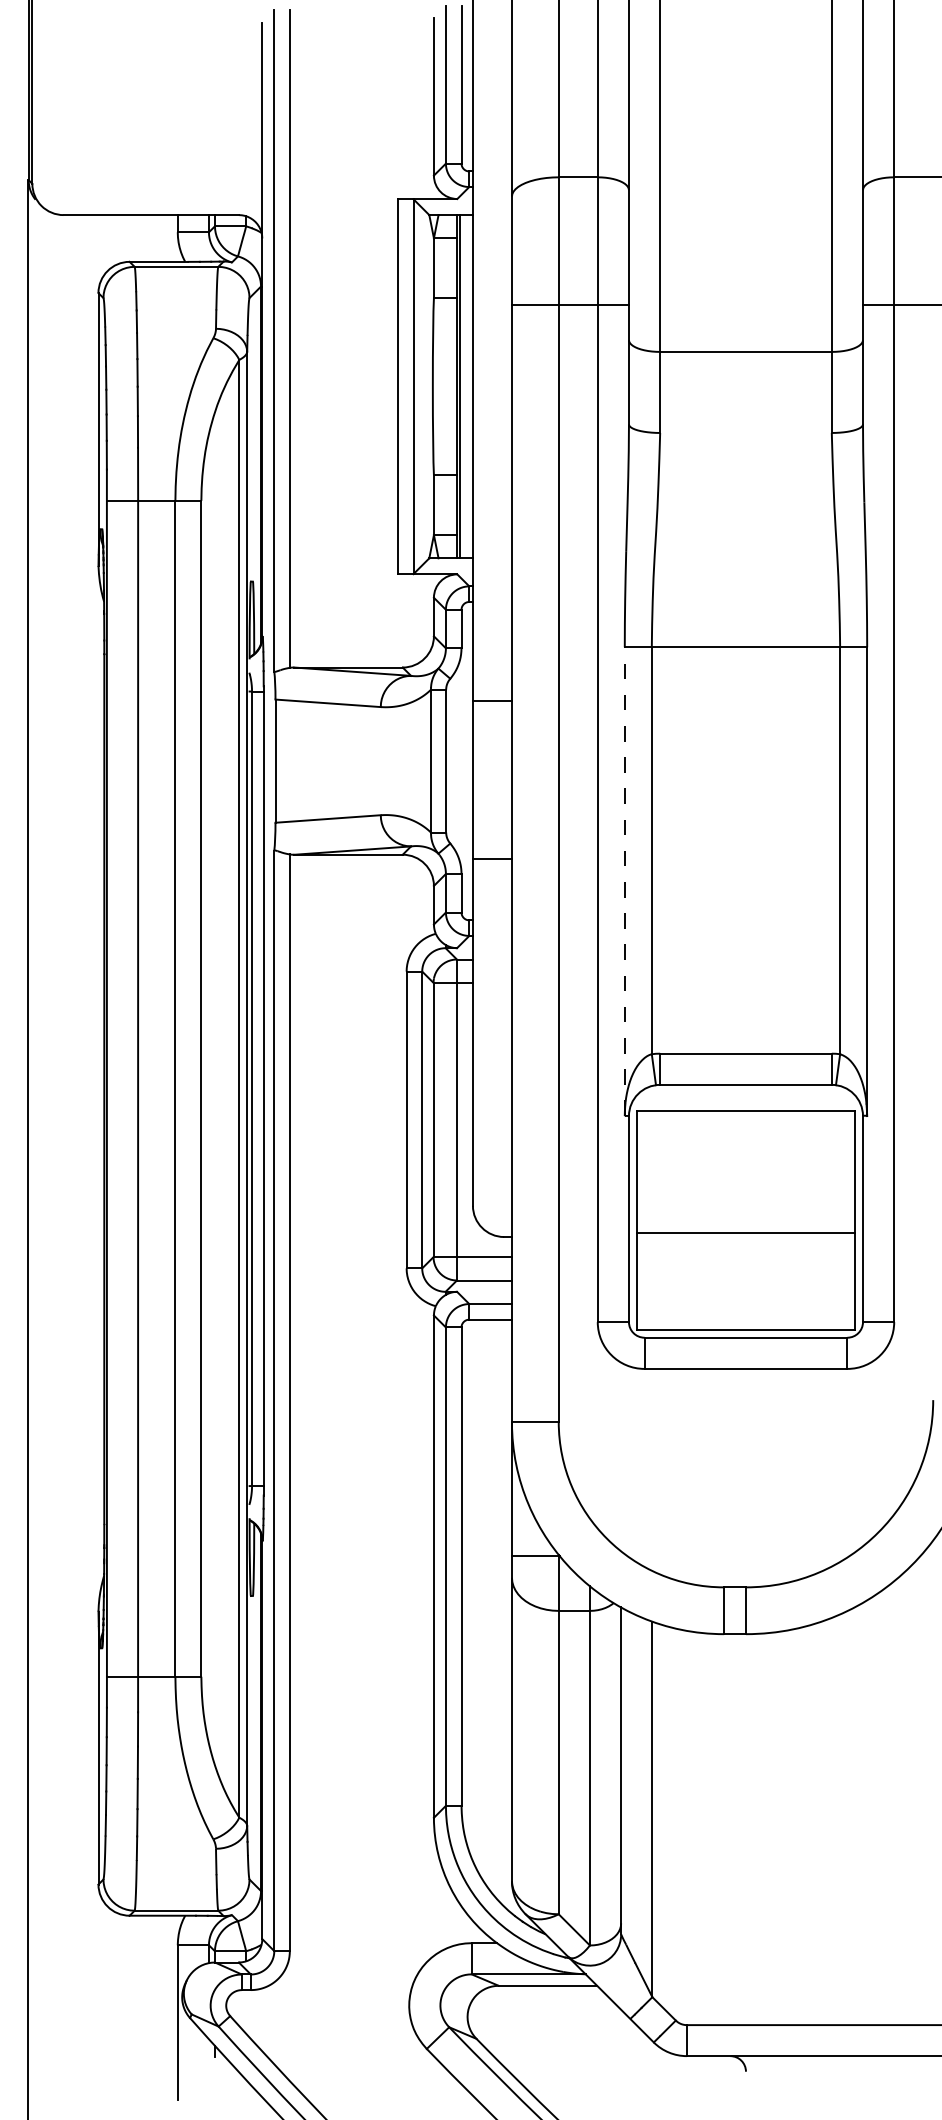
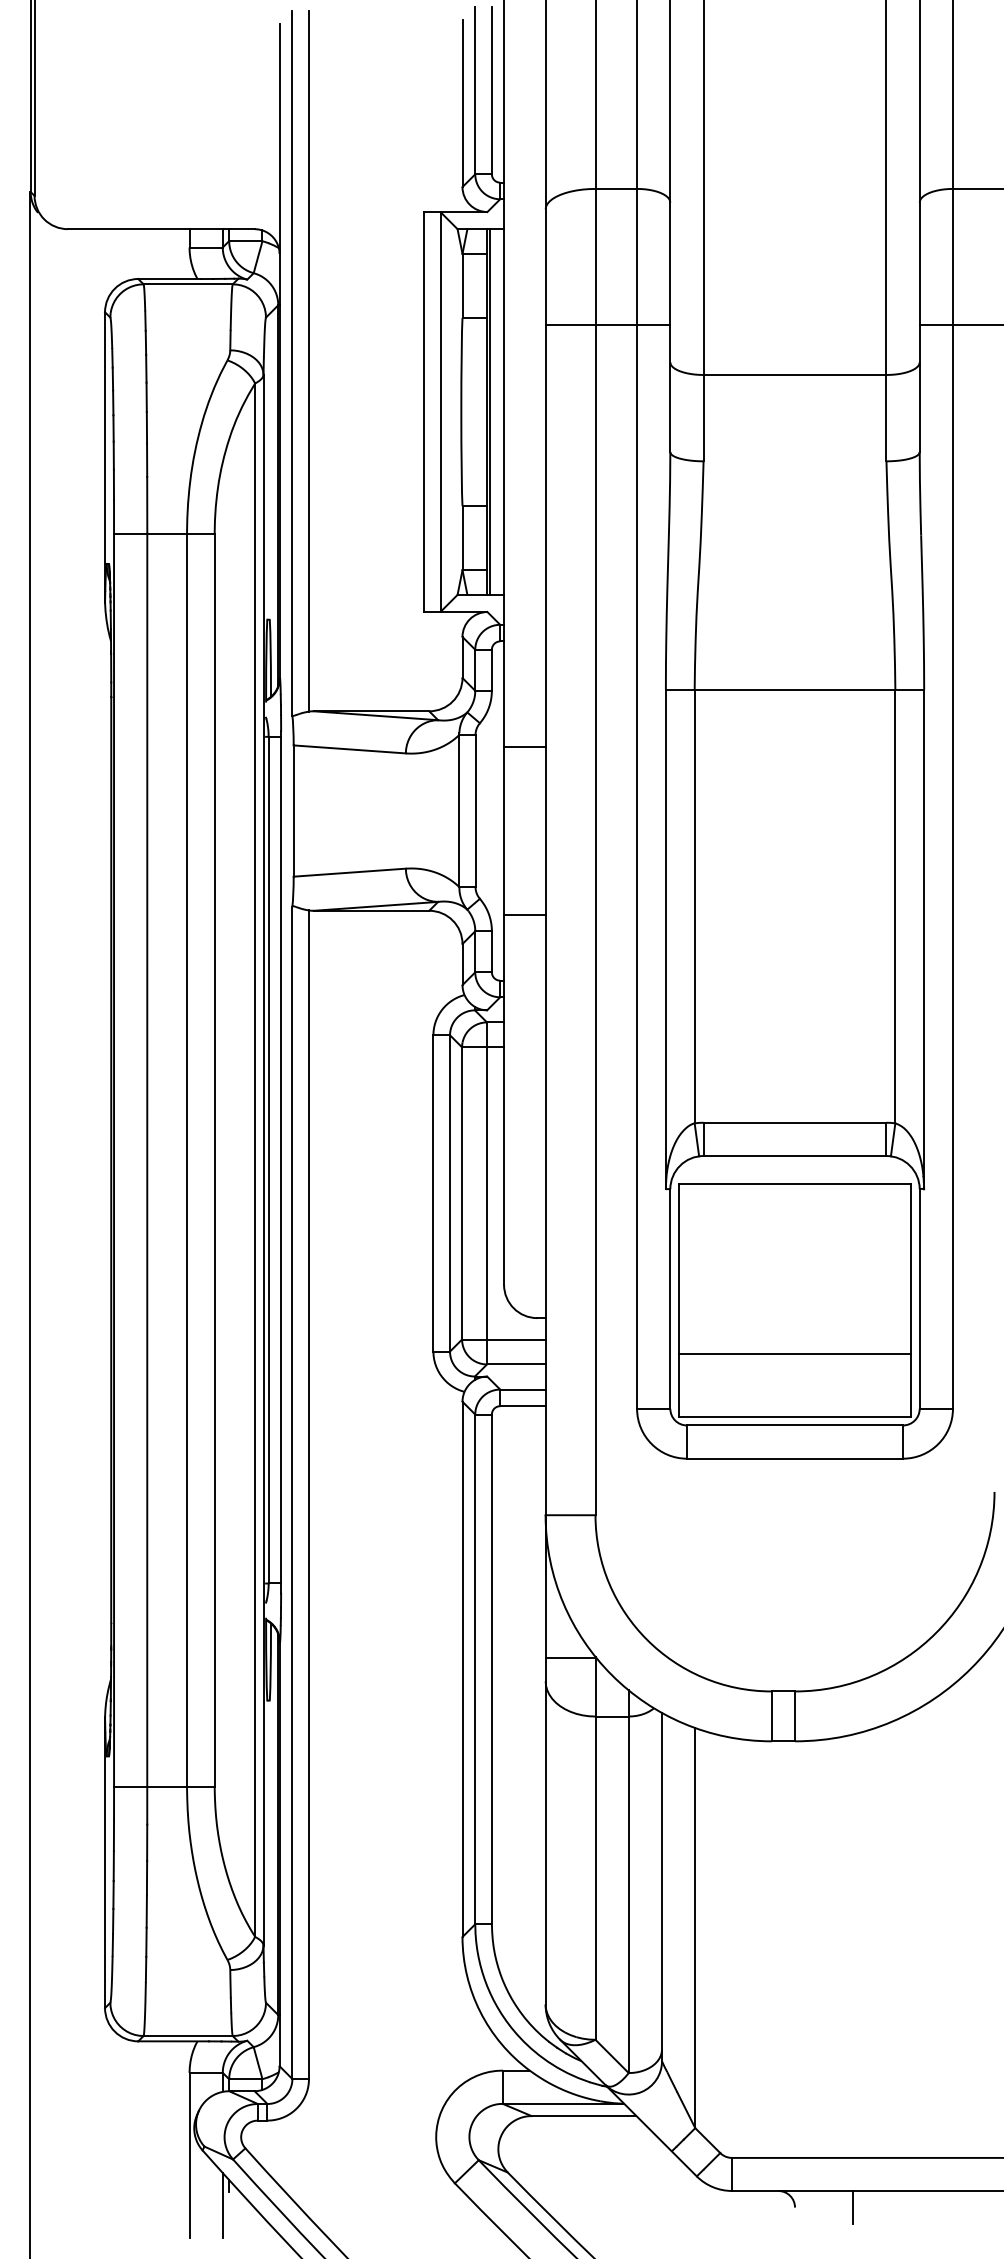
line: (624, 881) -> (665, 939), dashed -> solid
line: (745, 1232) -> (794, 1353), moved
line: (208, 2069) -> (222, 2205), added
line: (800, 2071) -> (853, 2207), added

